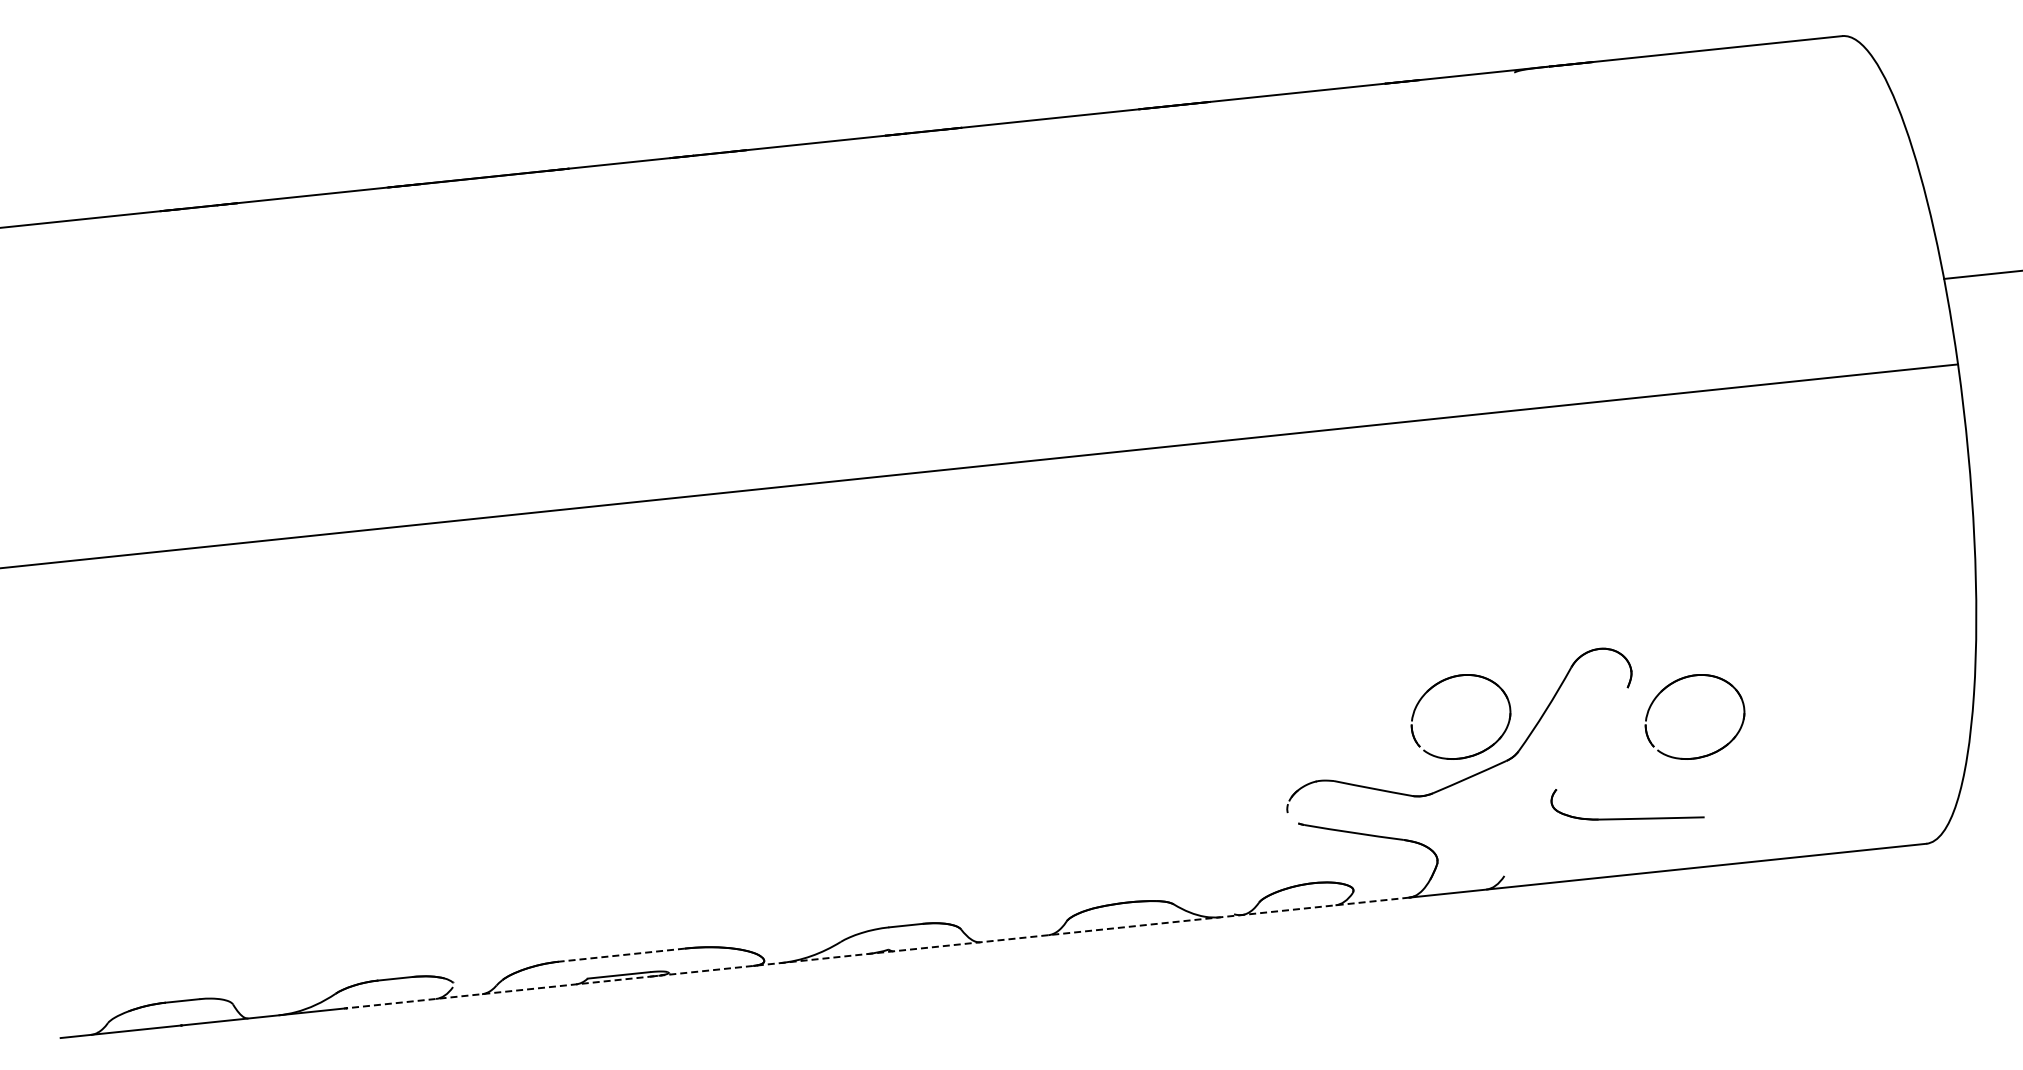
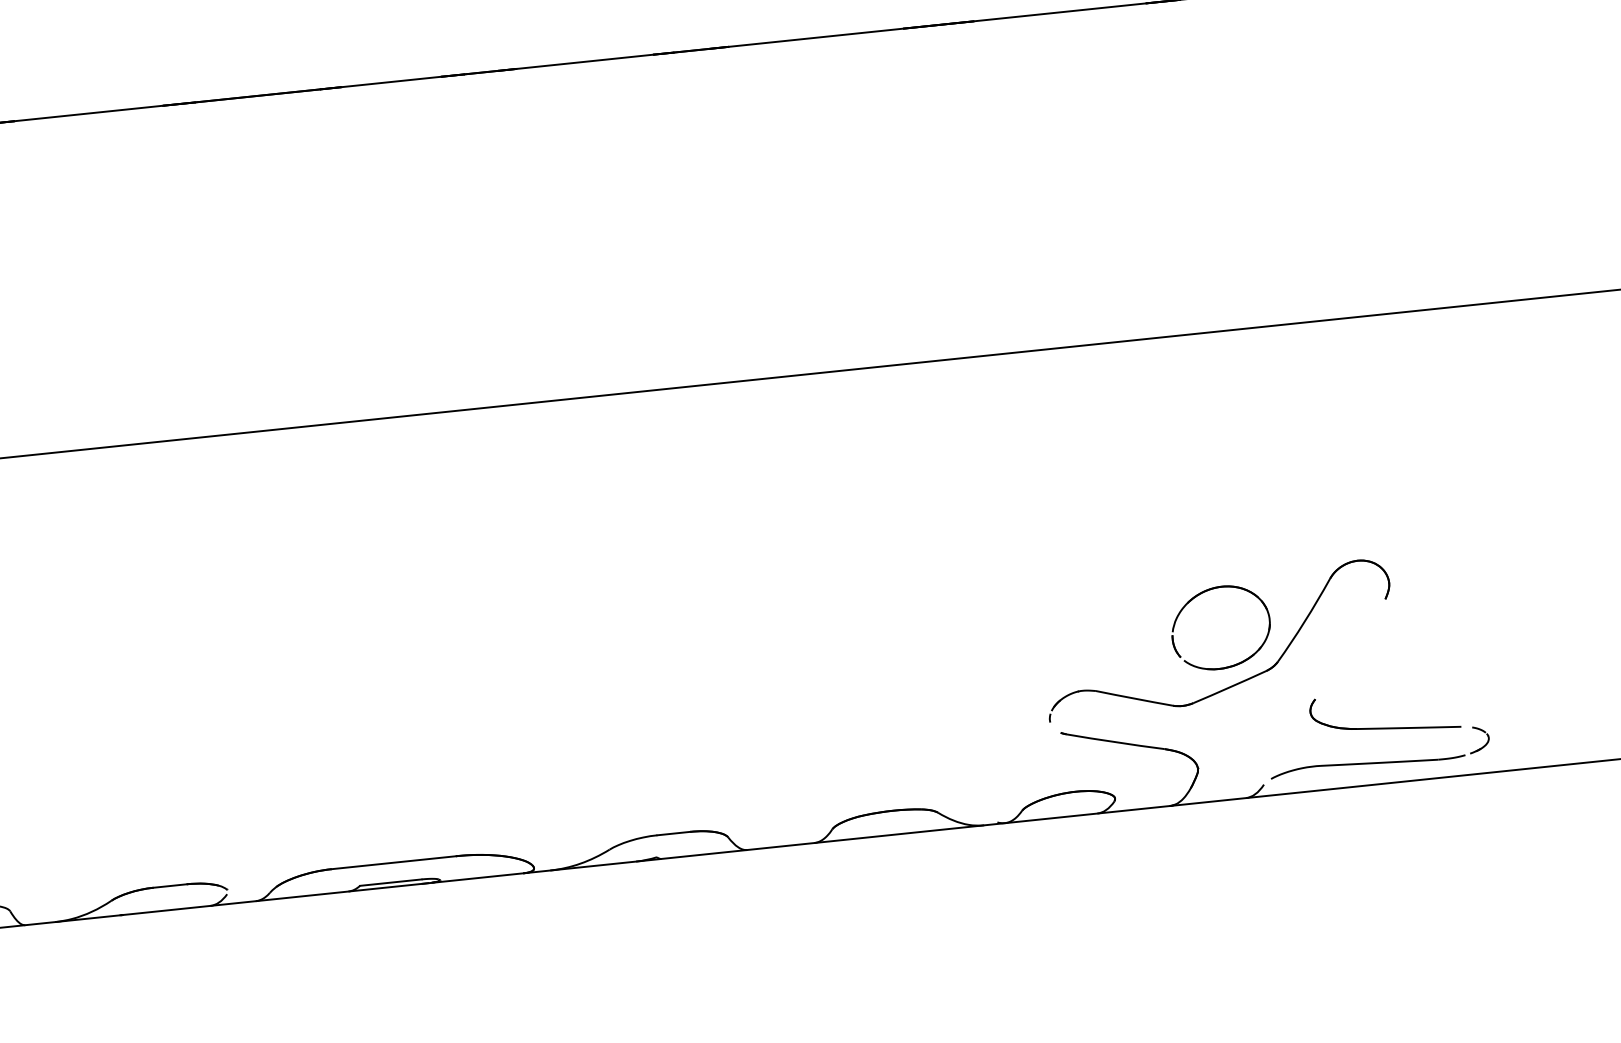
part: (1678, 681) -> (1435, 592), removed
part: (1623, 852) -> (1381, 761), added
line: (877, 953) -> (645, 861), dashed -> solid
line: (621, 955) -> (393, 863), dashed -> solid

